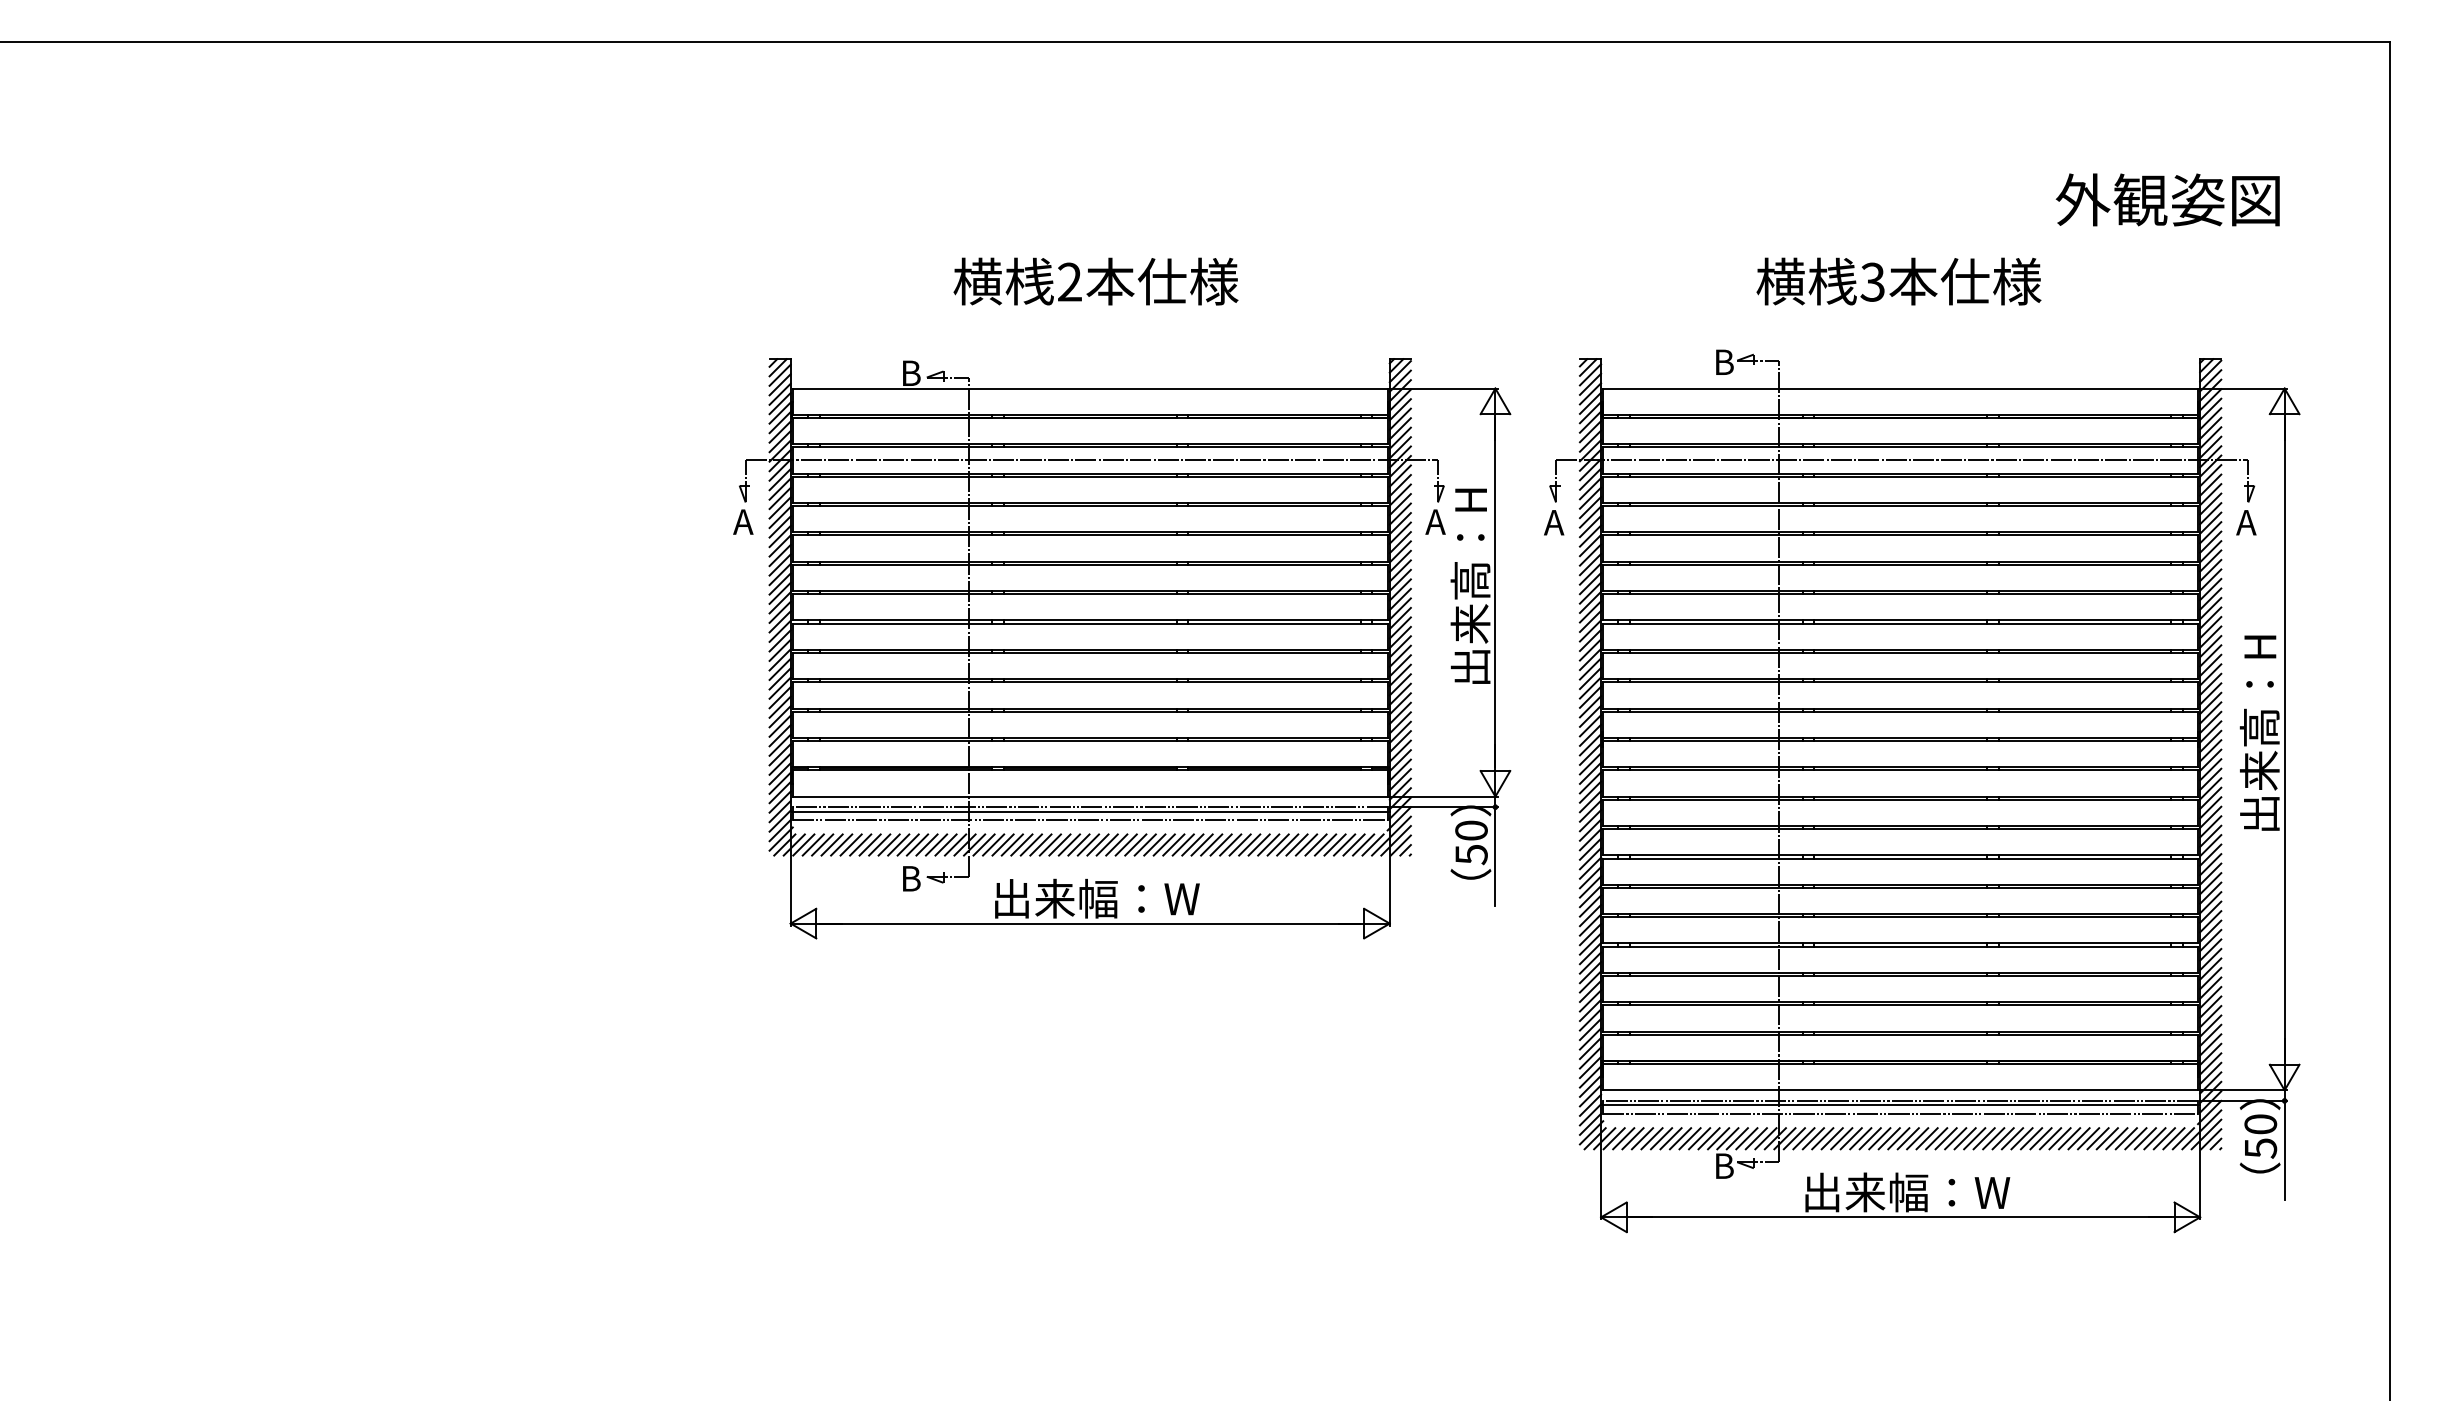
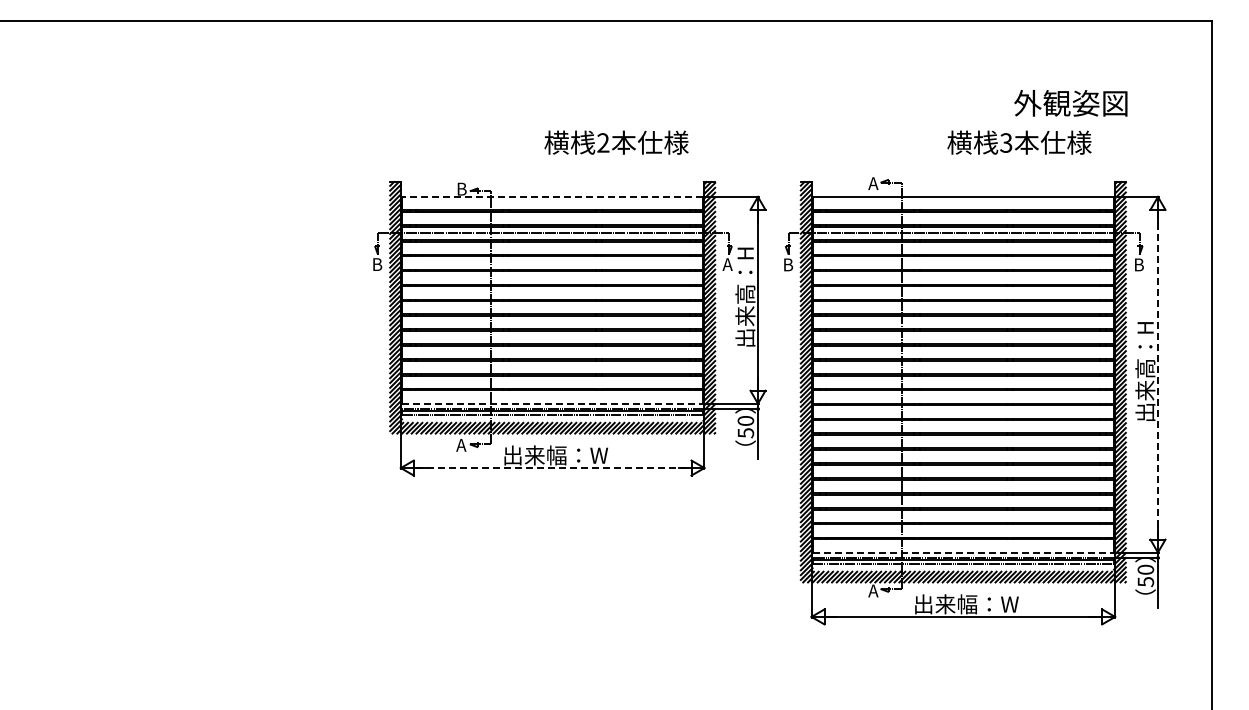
text: (2167, 200) -> (1070, 103), moved
text: (1095, 281) -> (616, 142), moved
text: (1898, 281) -> (1019, 142), moved
text: (1723, 362) -> (873, 183), B -> A
line: (1089, 387) -> (552, 196), solid -> dashed
text: (742, 521) -> (376, 264), A -> B
text: (1553, 521) -> (787, 264), A -> B
text: (2246, 521) -> (1138, 264), A -> B
line: (2283, 738) -> (1157, 374), solid -> dashed
line: (1089, 796) -> (552, 403), solid -> dashed
text: (910, 879) -> (461, 445), B -> A
line: (1089, 924) -> (552, 468), solid -> dashed
line: (1900, 1090) -> (963, 552), solid -> dashed
text: (1723, 1165) -> (873, 590), B -> A

